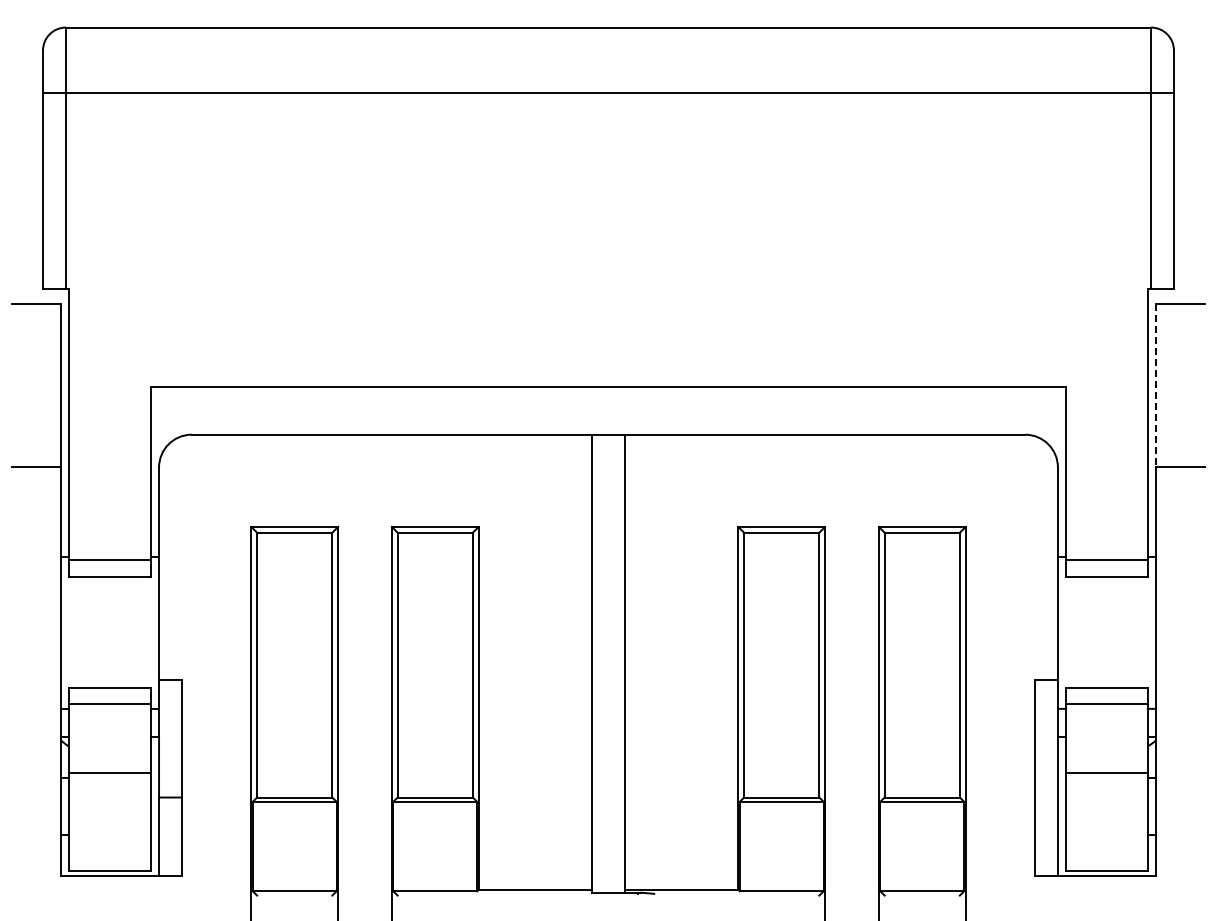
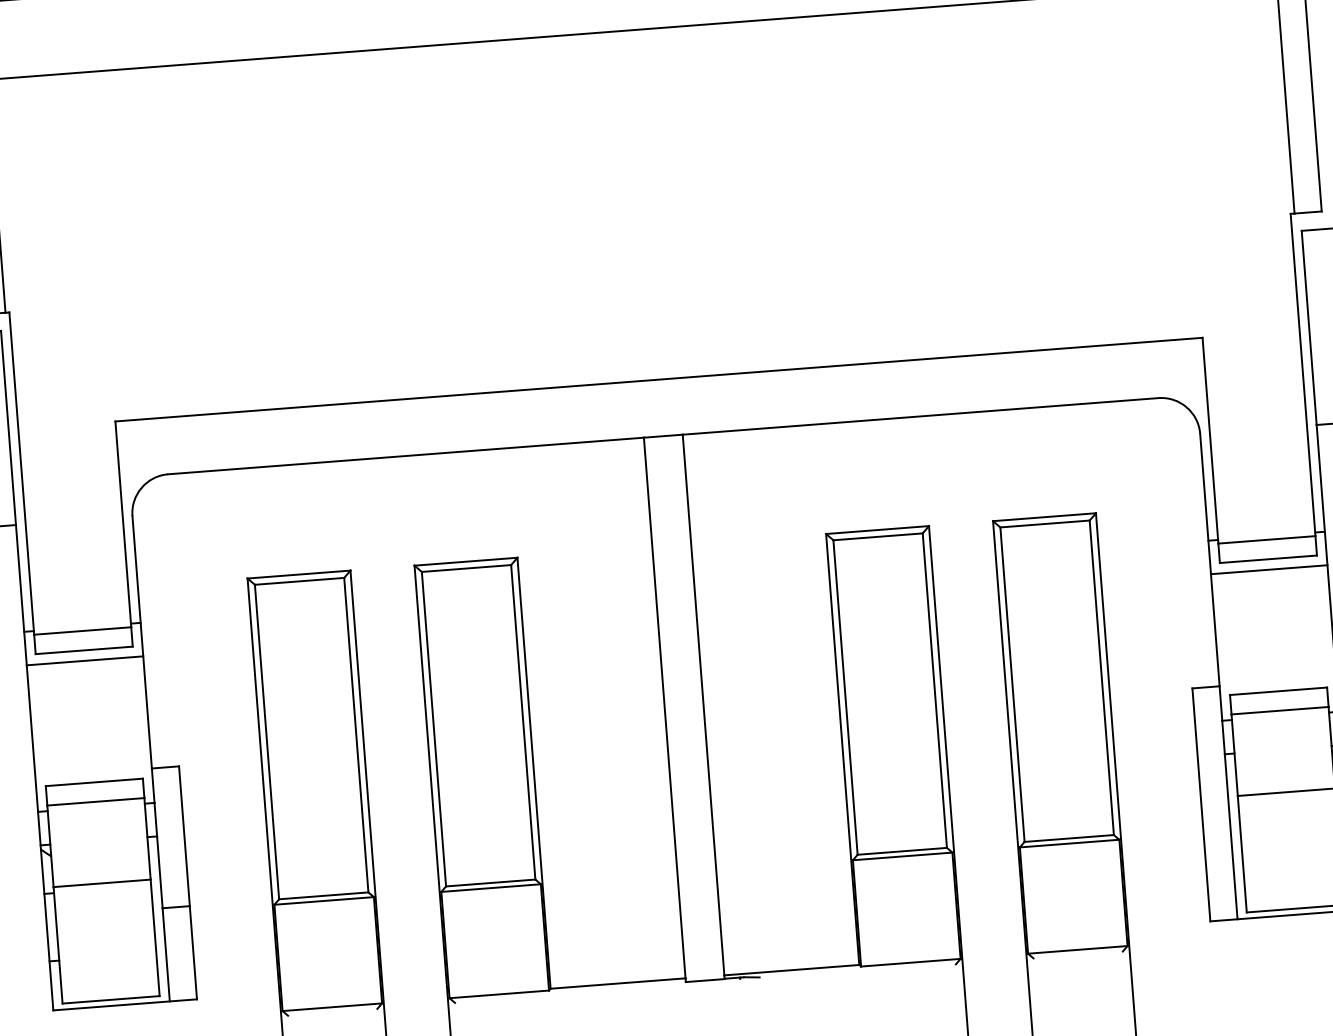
line: (1155, 385) -> (1308, 327), dashed -> solid
line: (110, 585) -> (85, 660), added
line: (1106, 585) -> (1268, 569), added

